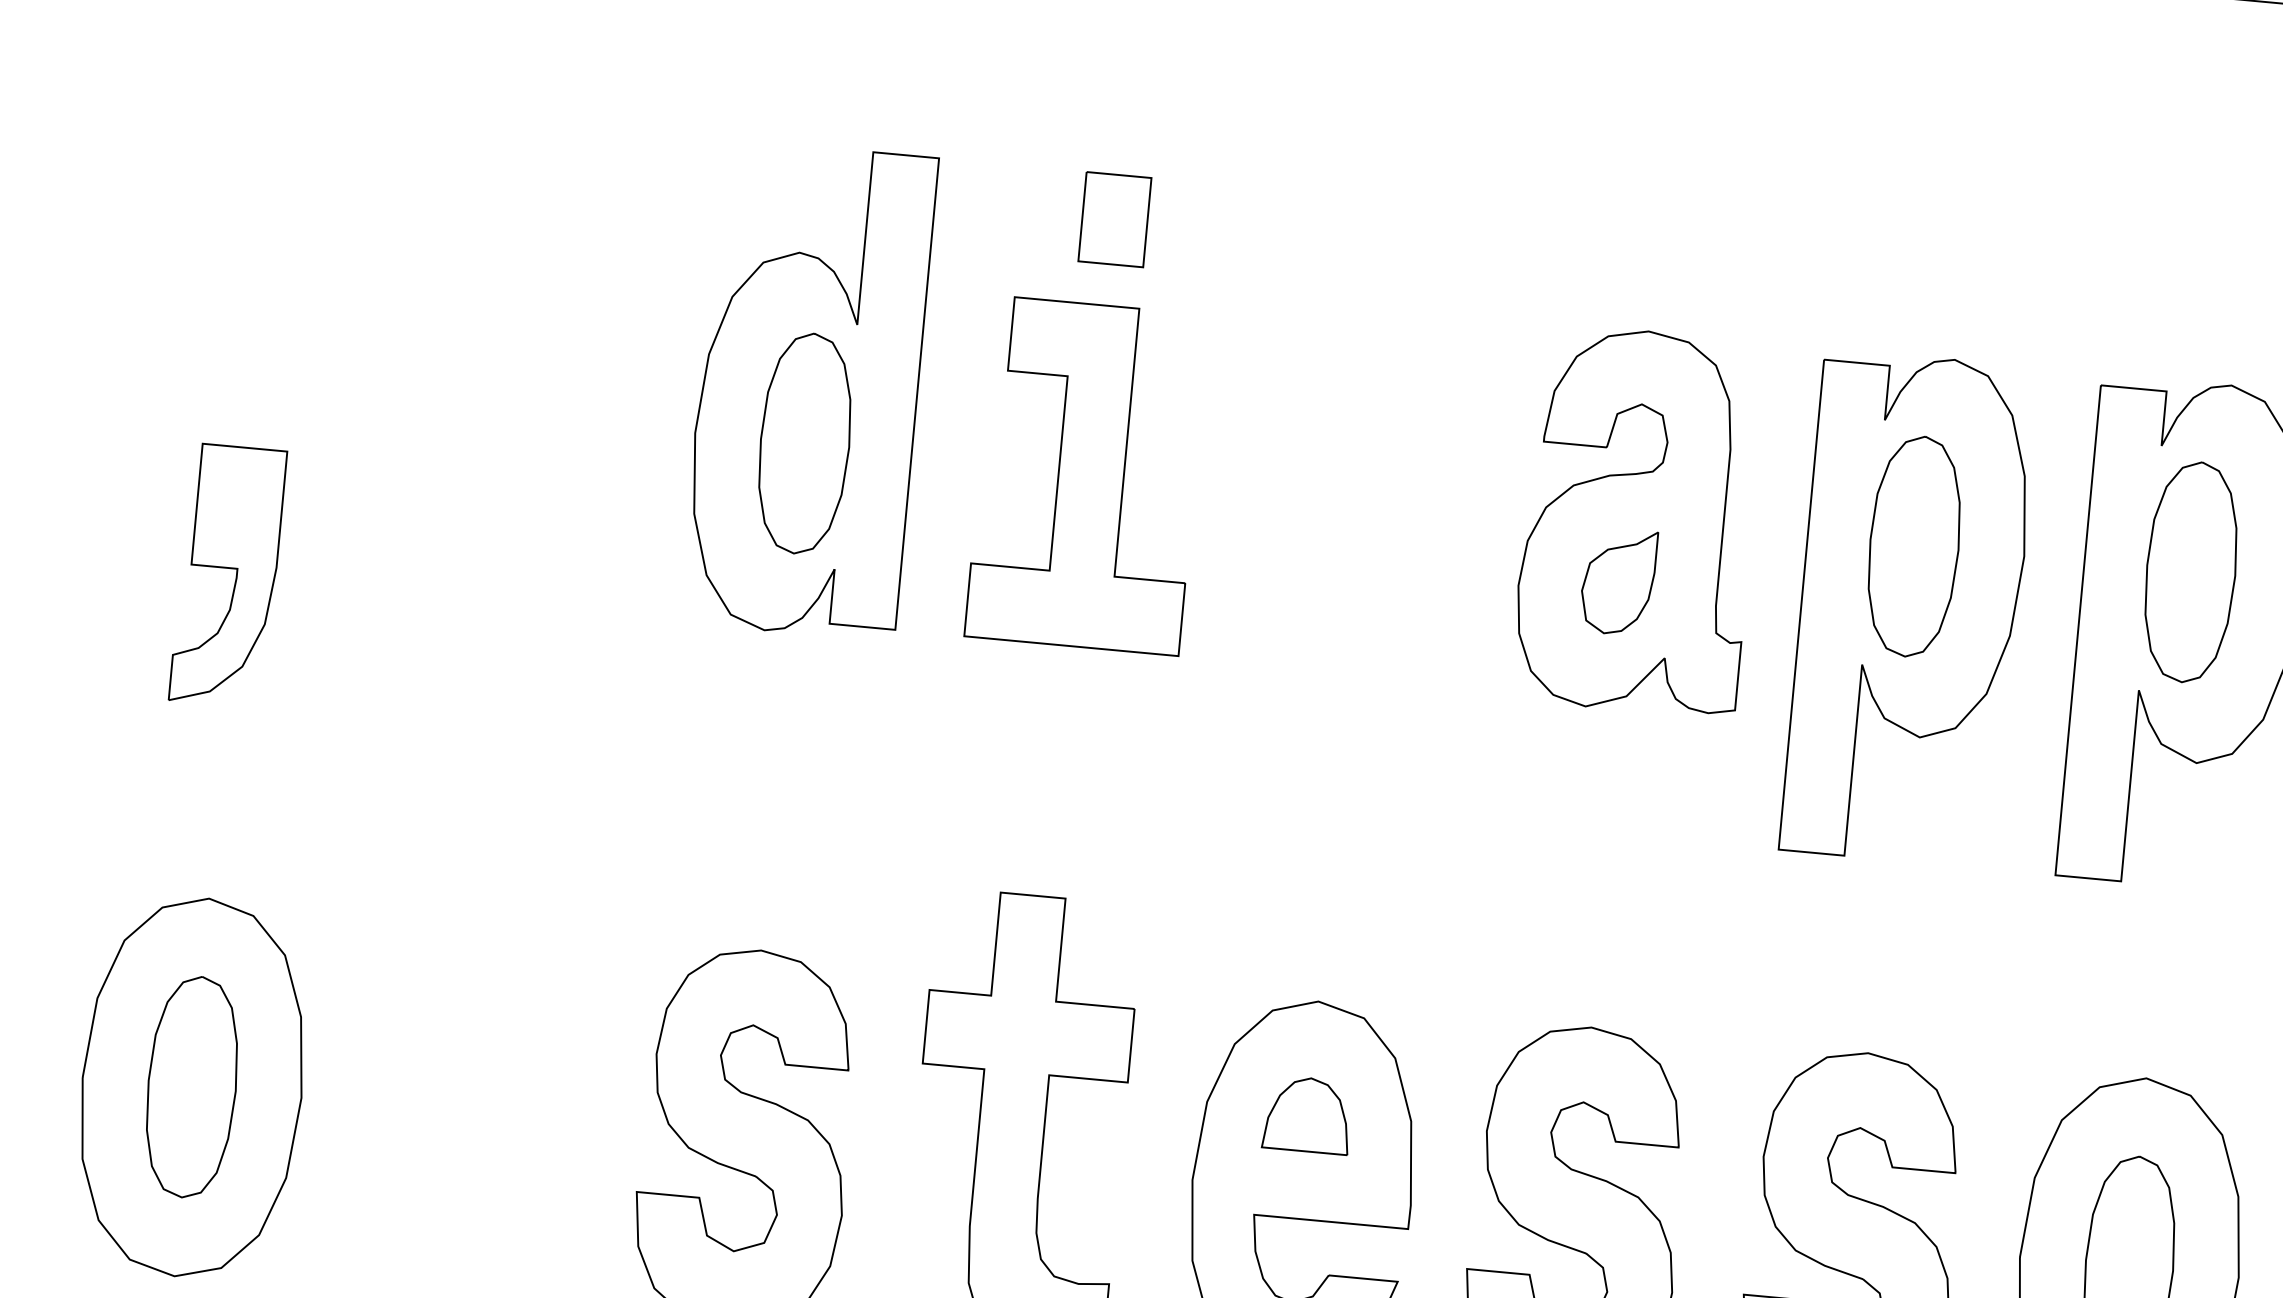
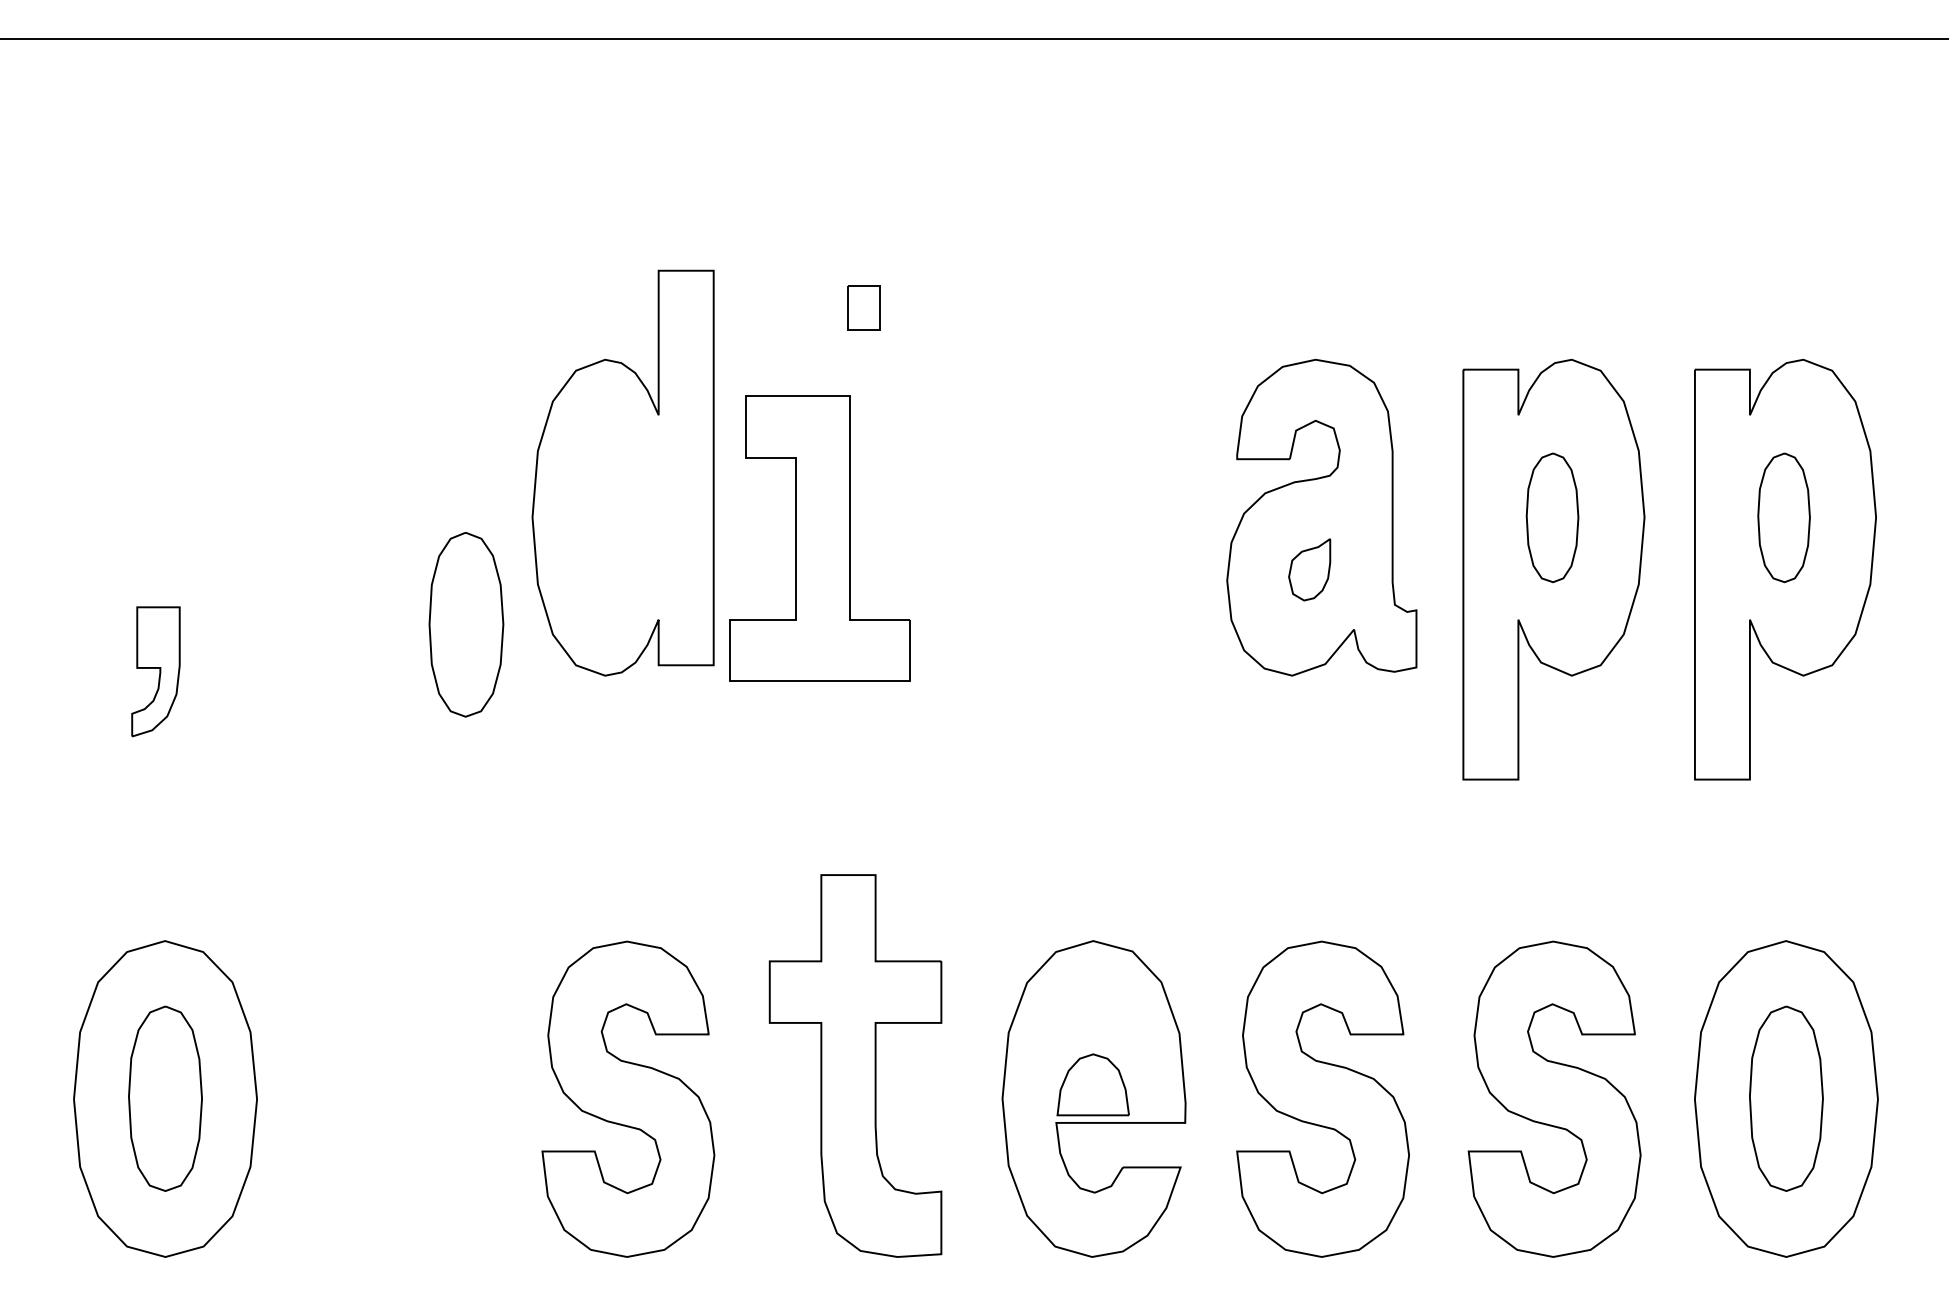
part: (1114, 218) -> (863, 307), size x0.6
part: (805, 443) -> (466, 624), moved
part: (1086, 475) -> (819, 538), moved
part: (1914, 546) -> (1552, 517), size x0.7
part: (2190, 571) -> (1783, 517), size x0.7
part: (227, 575) -> (155, 671), size x0.6
part: (1618, 581) -> (1309, 569), size x0.7
part: (1307, 1114) -> (1092, 1084), moved

